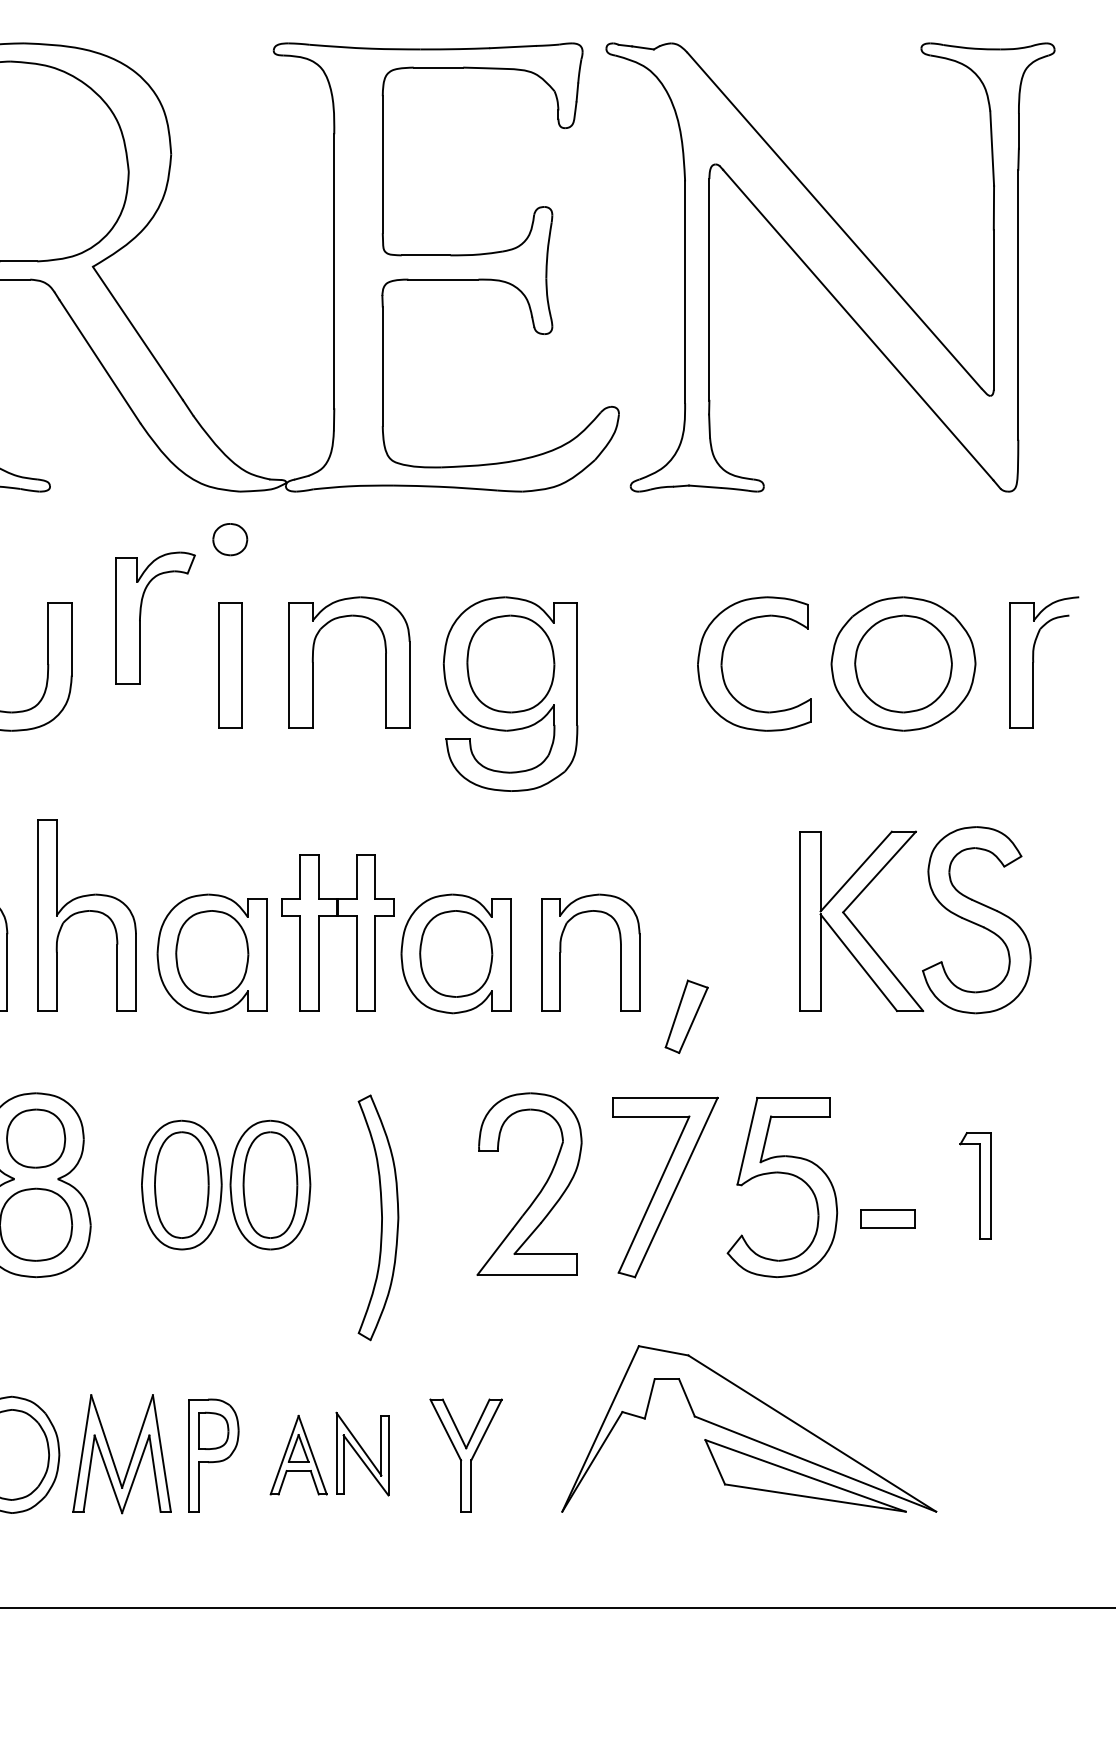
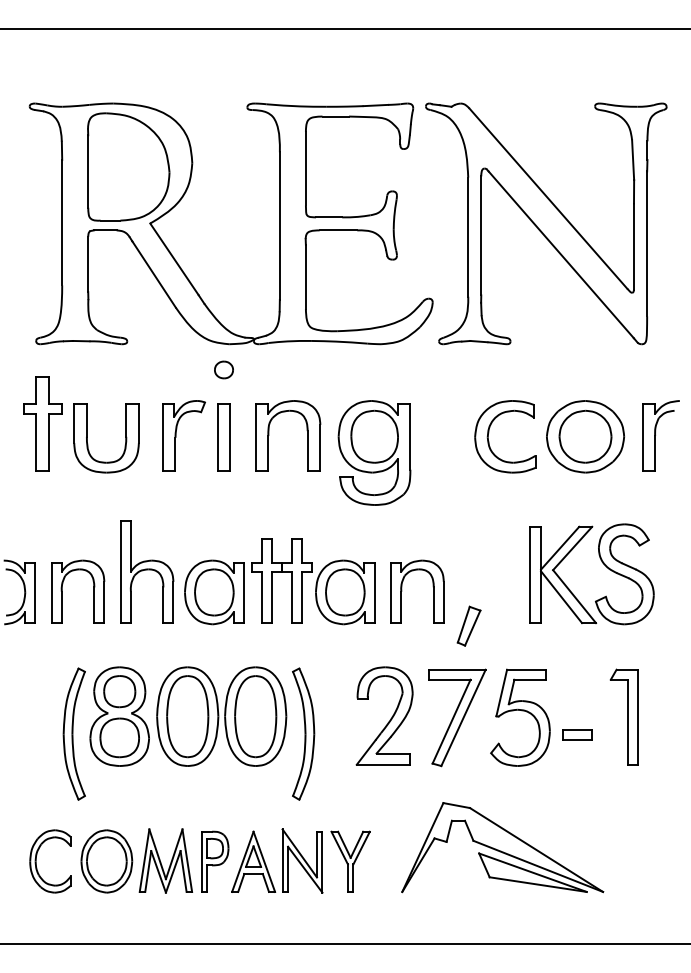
part: (141, 616) -> (176, 435), moved
part: (225, 1184) -> (221, 716), size x1.43
part: (974, 1184) -> (623, 716), size x1.67
part: (329, 1453) -> (277, 860), size x1.43

